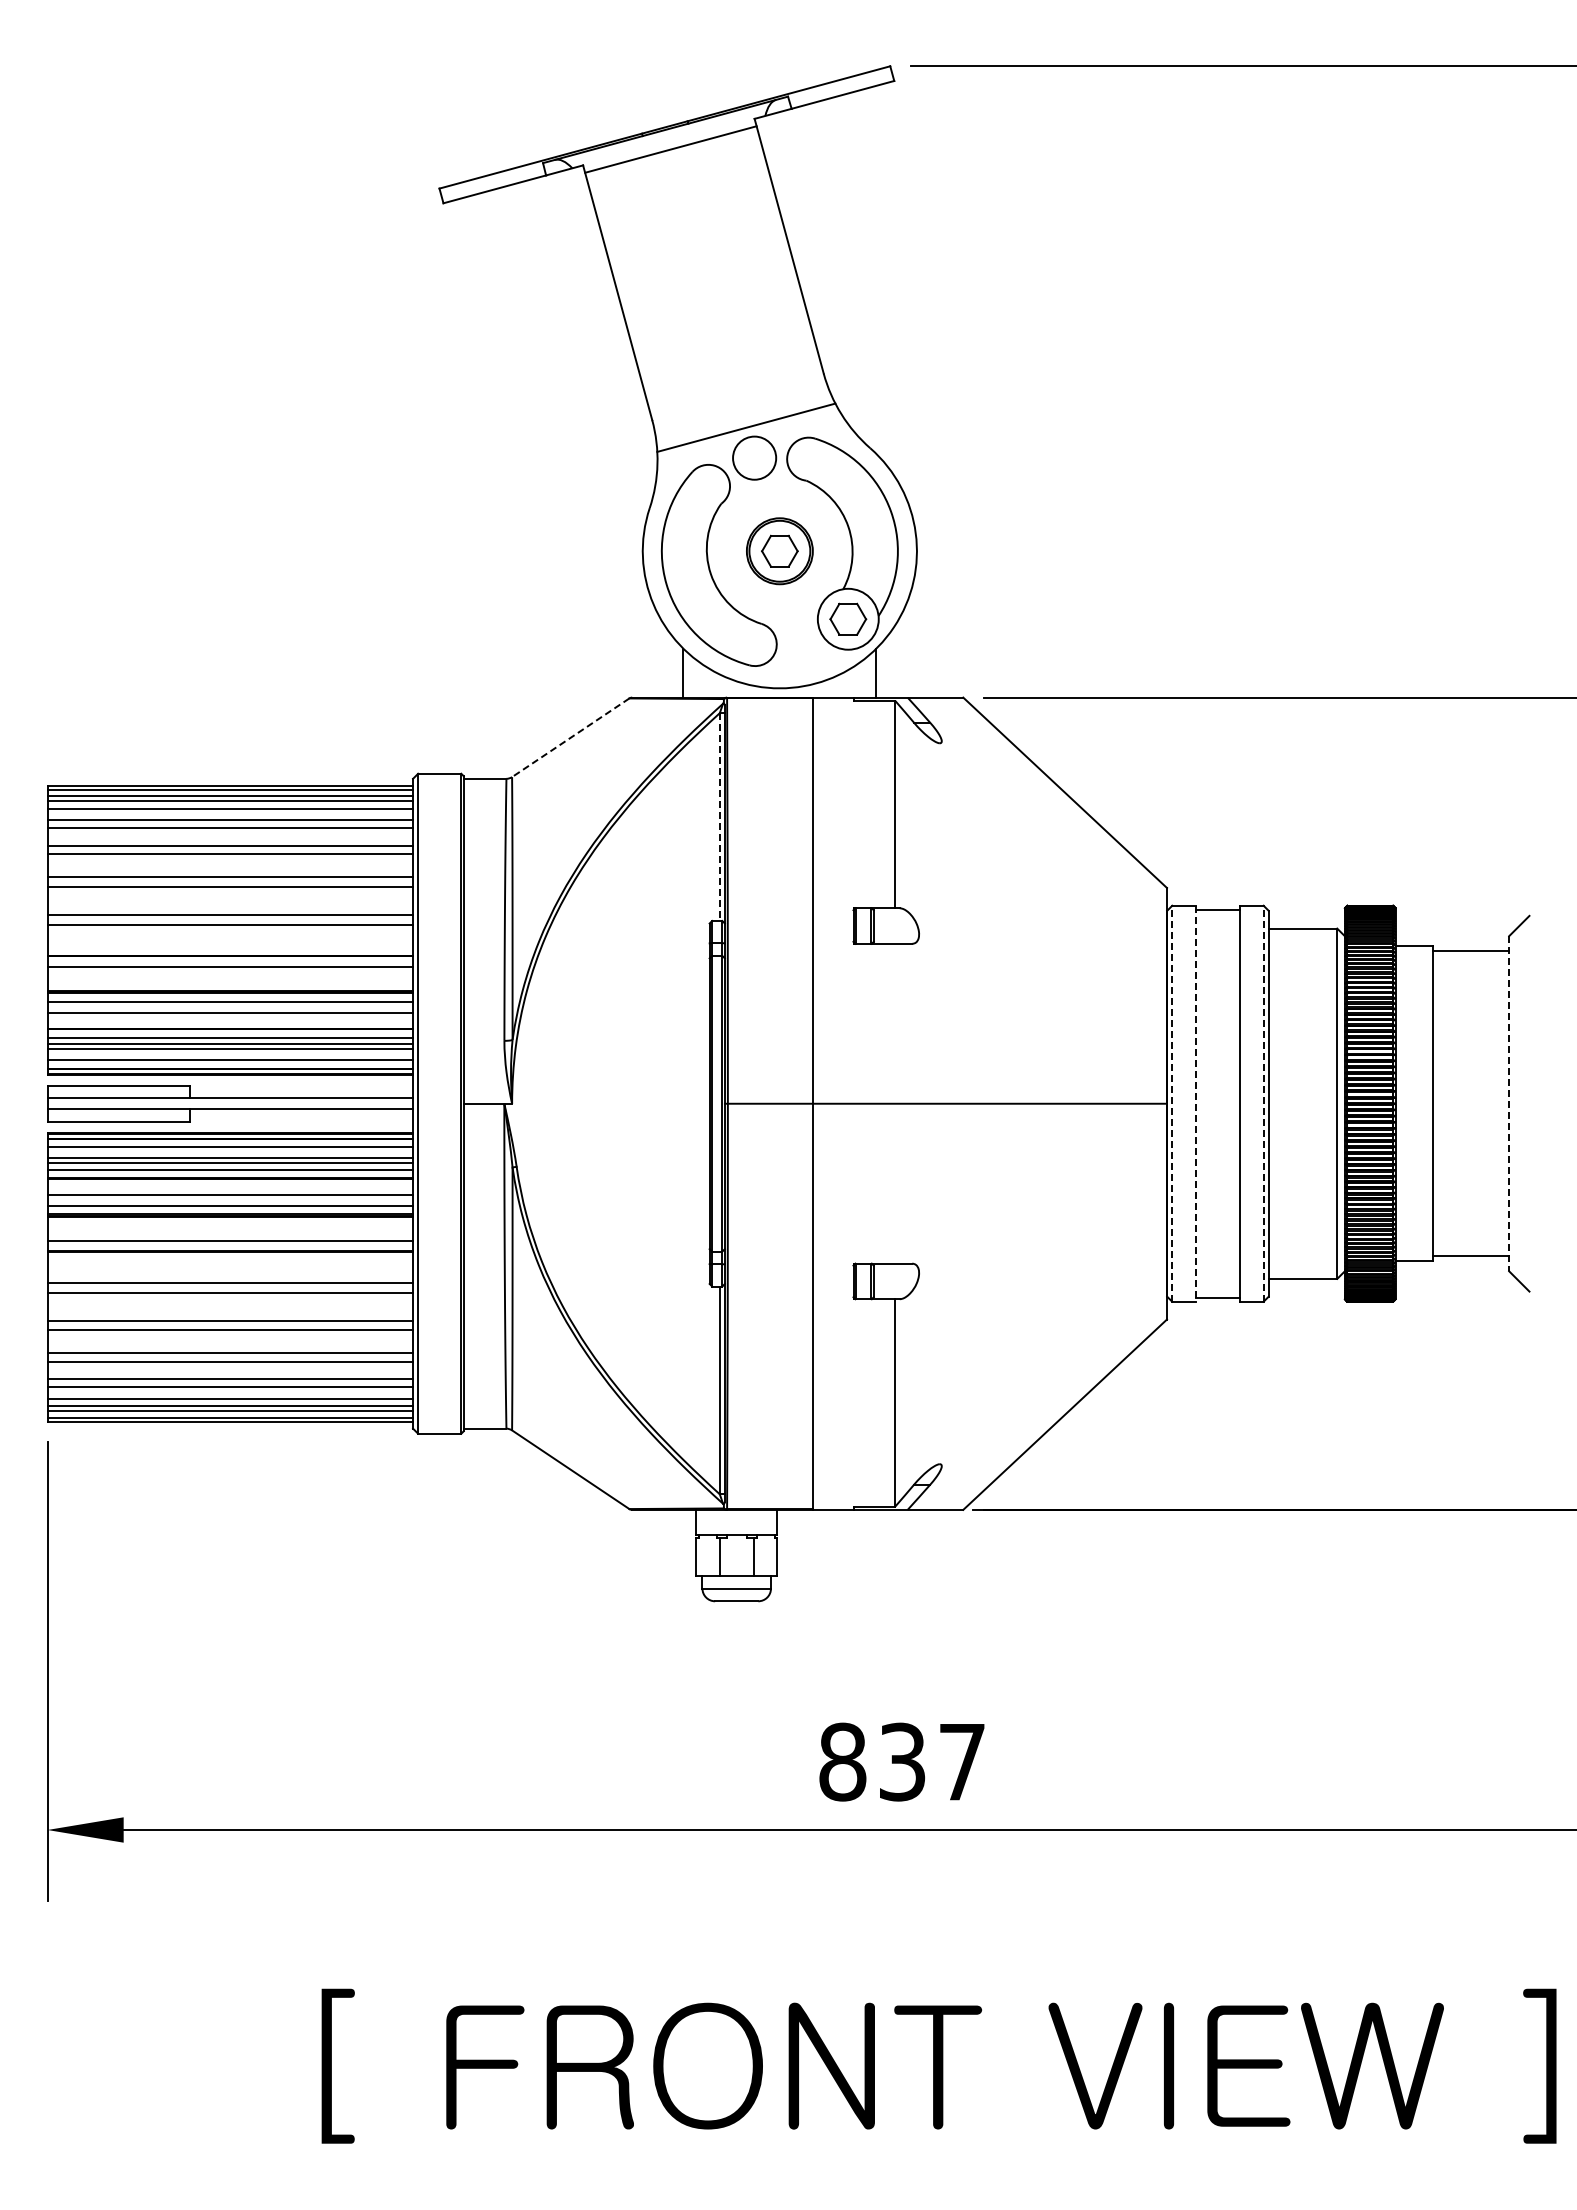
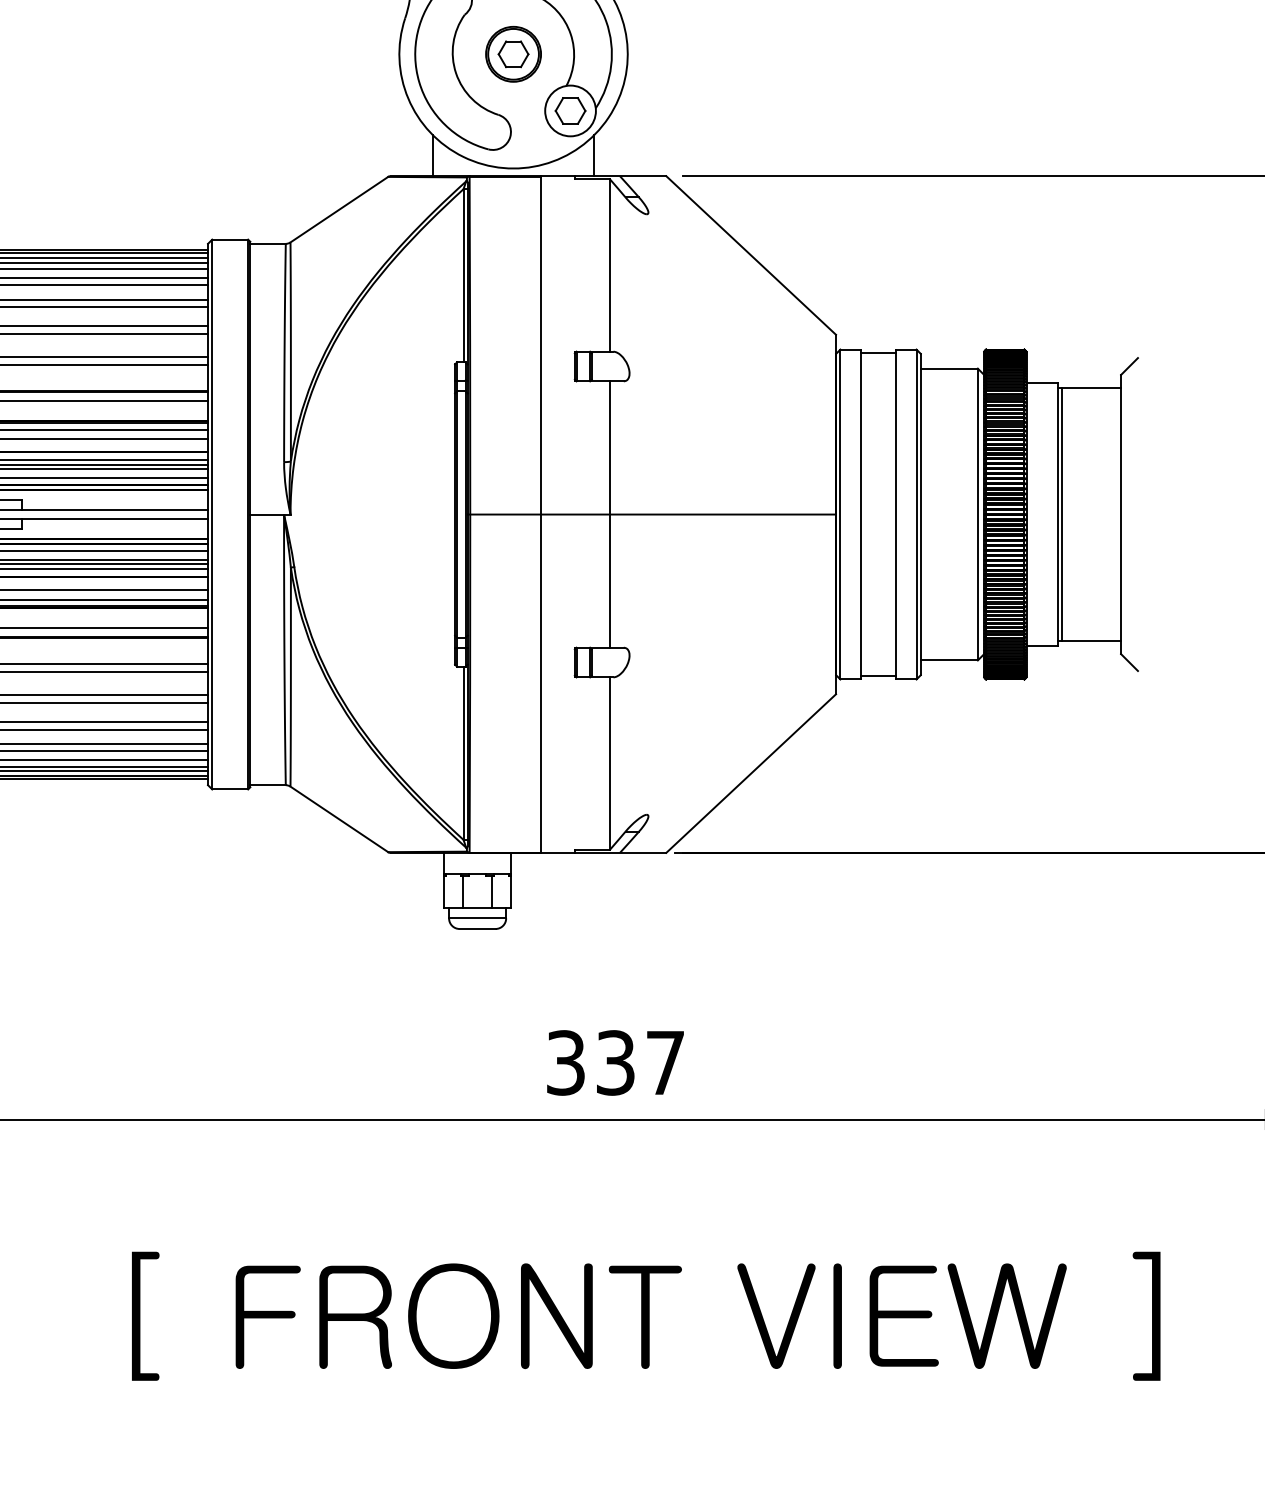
line: (570, 737) -> (339, 209), dashed -> solid
line: (719, 817) -> (463, 276), dashed -> solid
line: (895, 1103) -> (609, 514), added
line: (1172, 1103) -> (840, 514), dashed -> solid
line: (1263, 1103) -> (916, 514), dashed -> solid
line: (1438, 1103) -> (1062, 514), added
line: (1509, 1103) -> (1121, 514), dashed -> solid
line: (1196, 1104) -> (860, 515), dashed -> solid
text: (842, 1761) -> (565, 1062), 837 -> 337

